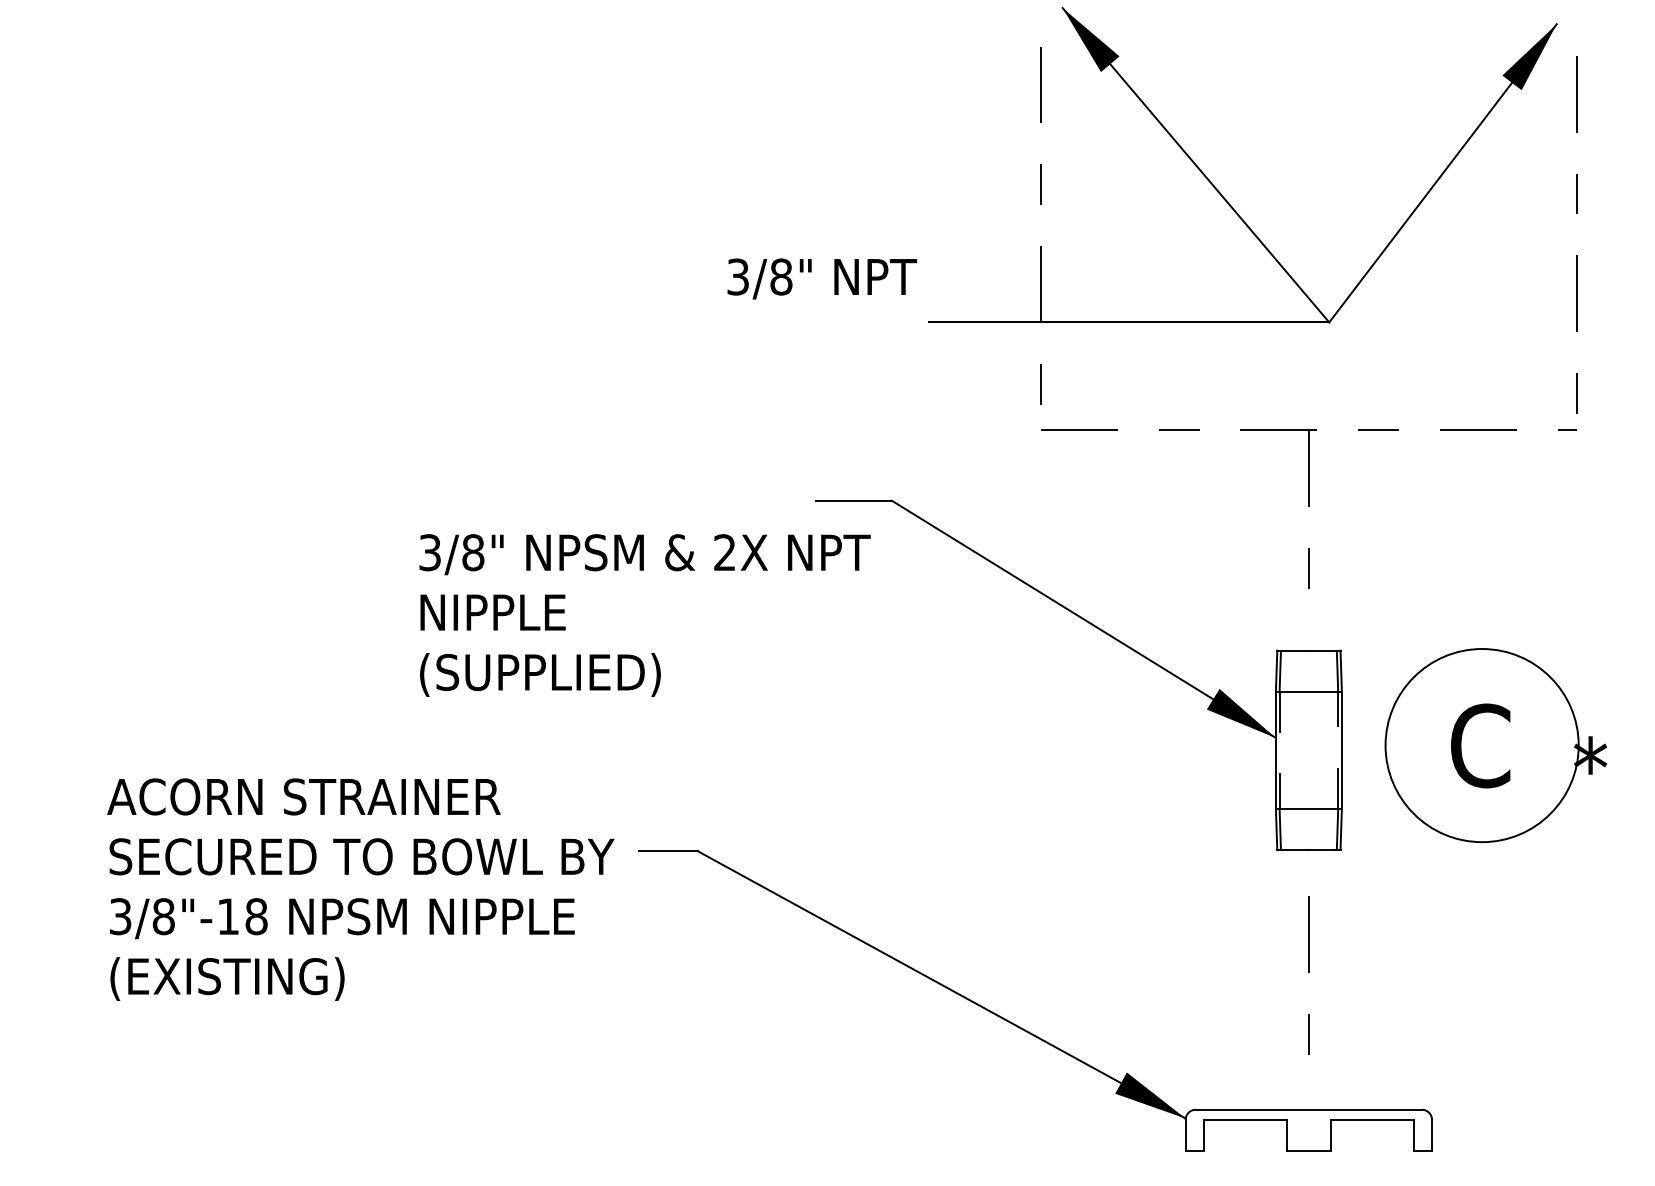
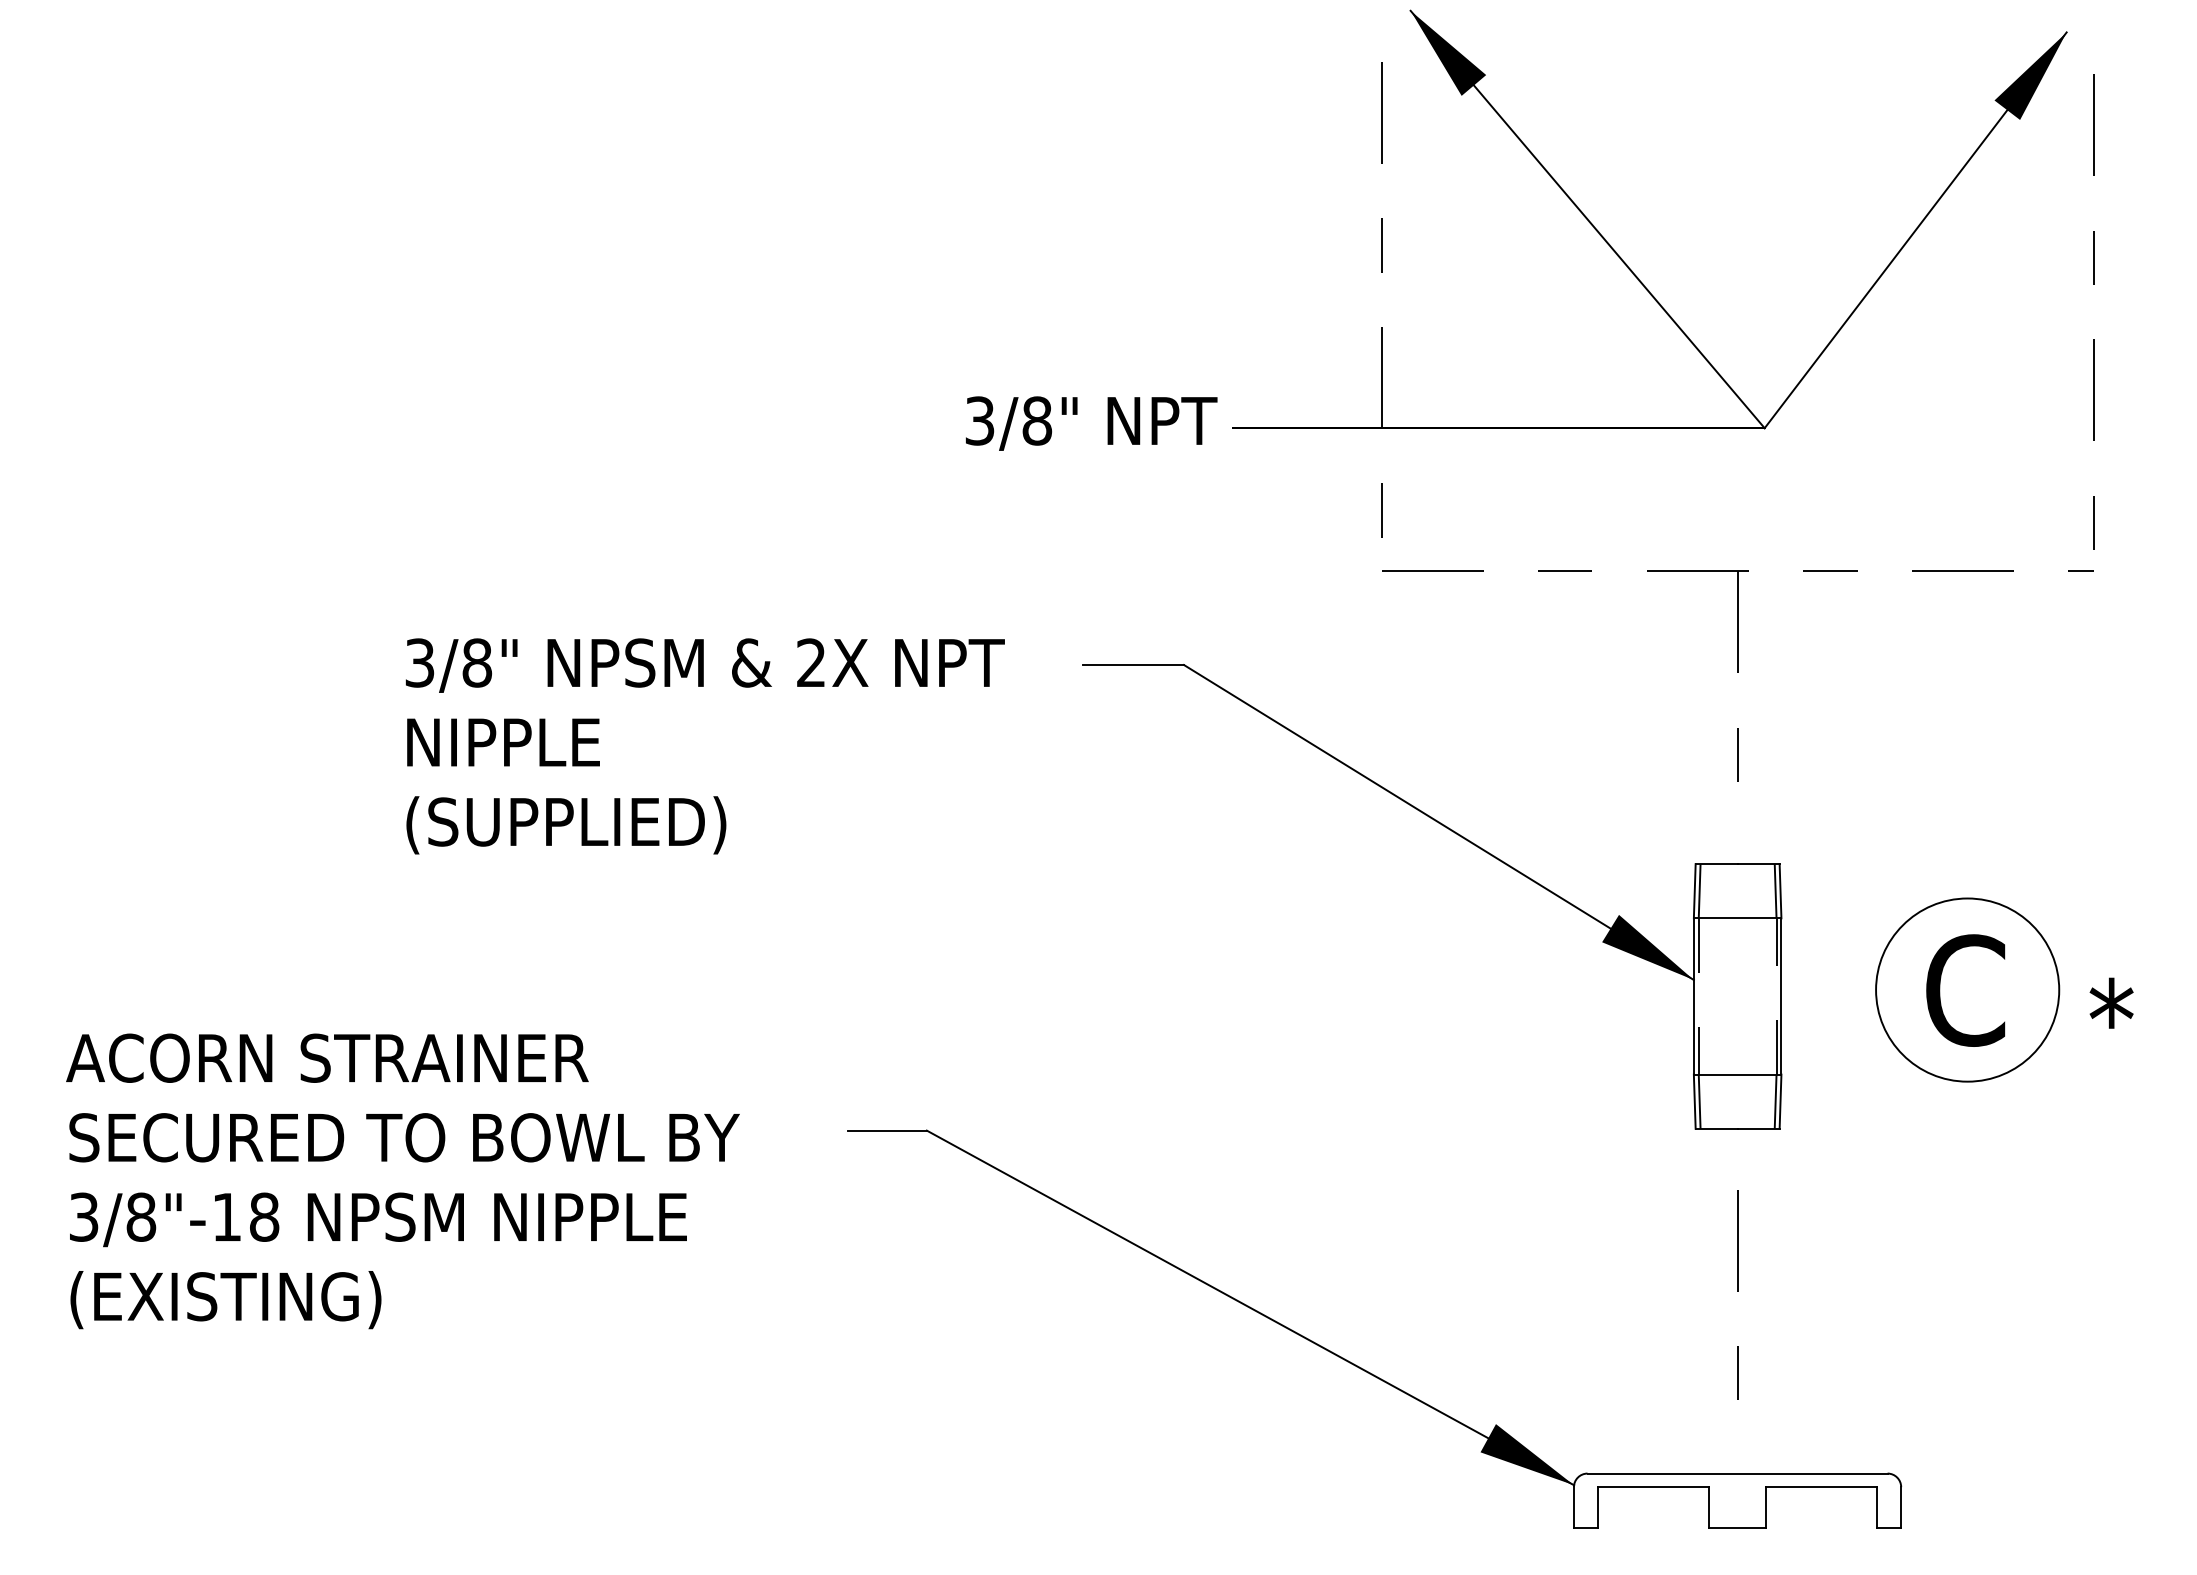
text: (822, 278) -> (1091, 423), moved
text: (644, 615) -> (704, 746), moved
circle: (1482, 745) -> (1967, 989), size x0.71
text: (360, 889) -> (402, 1181), moved

